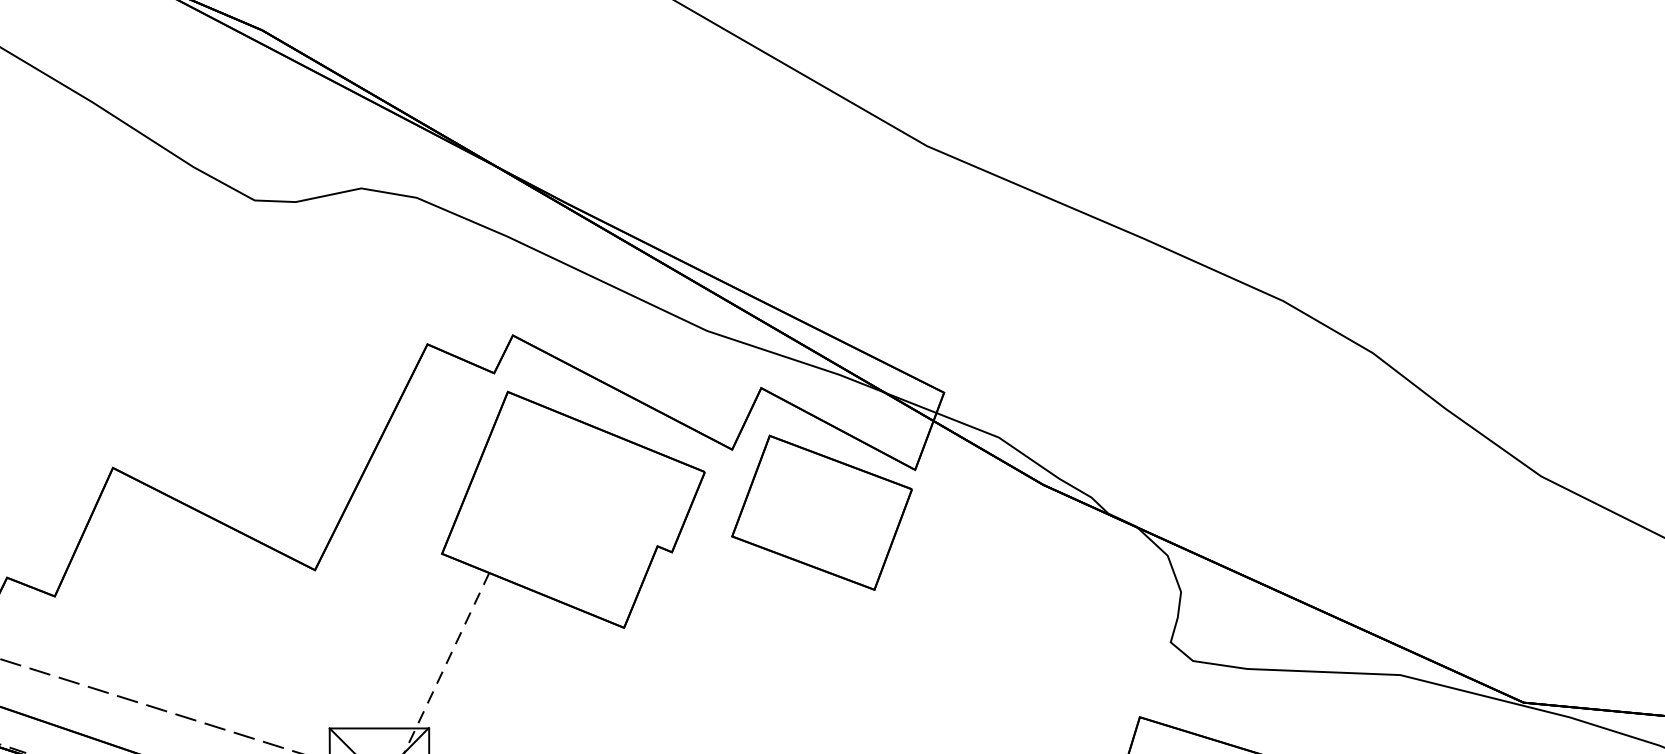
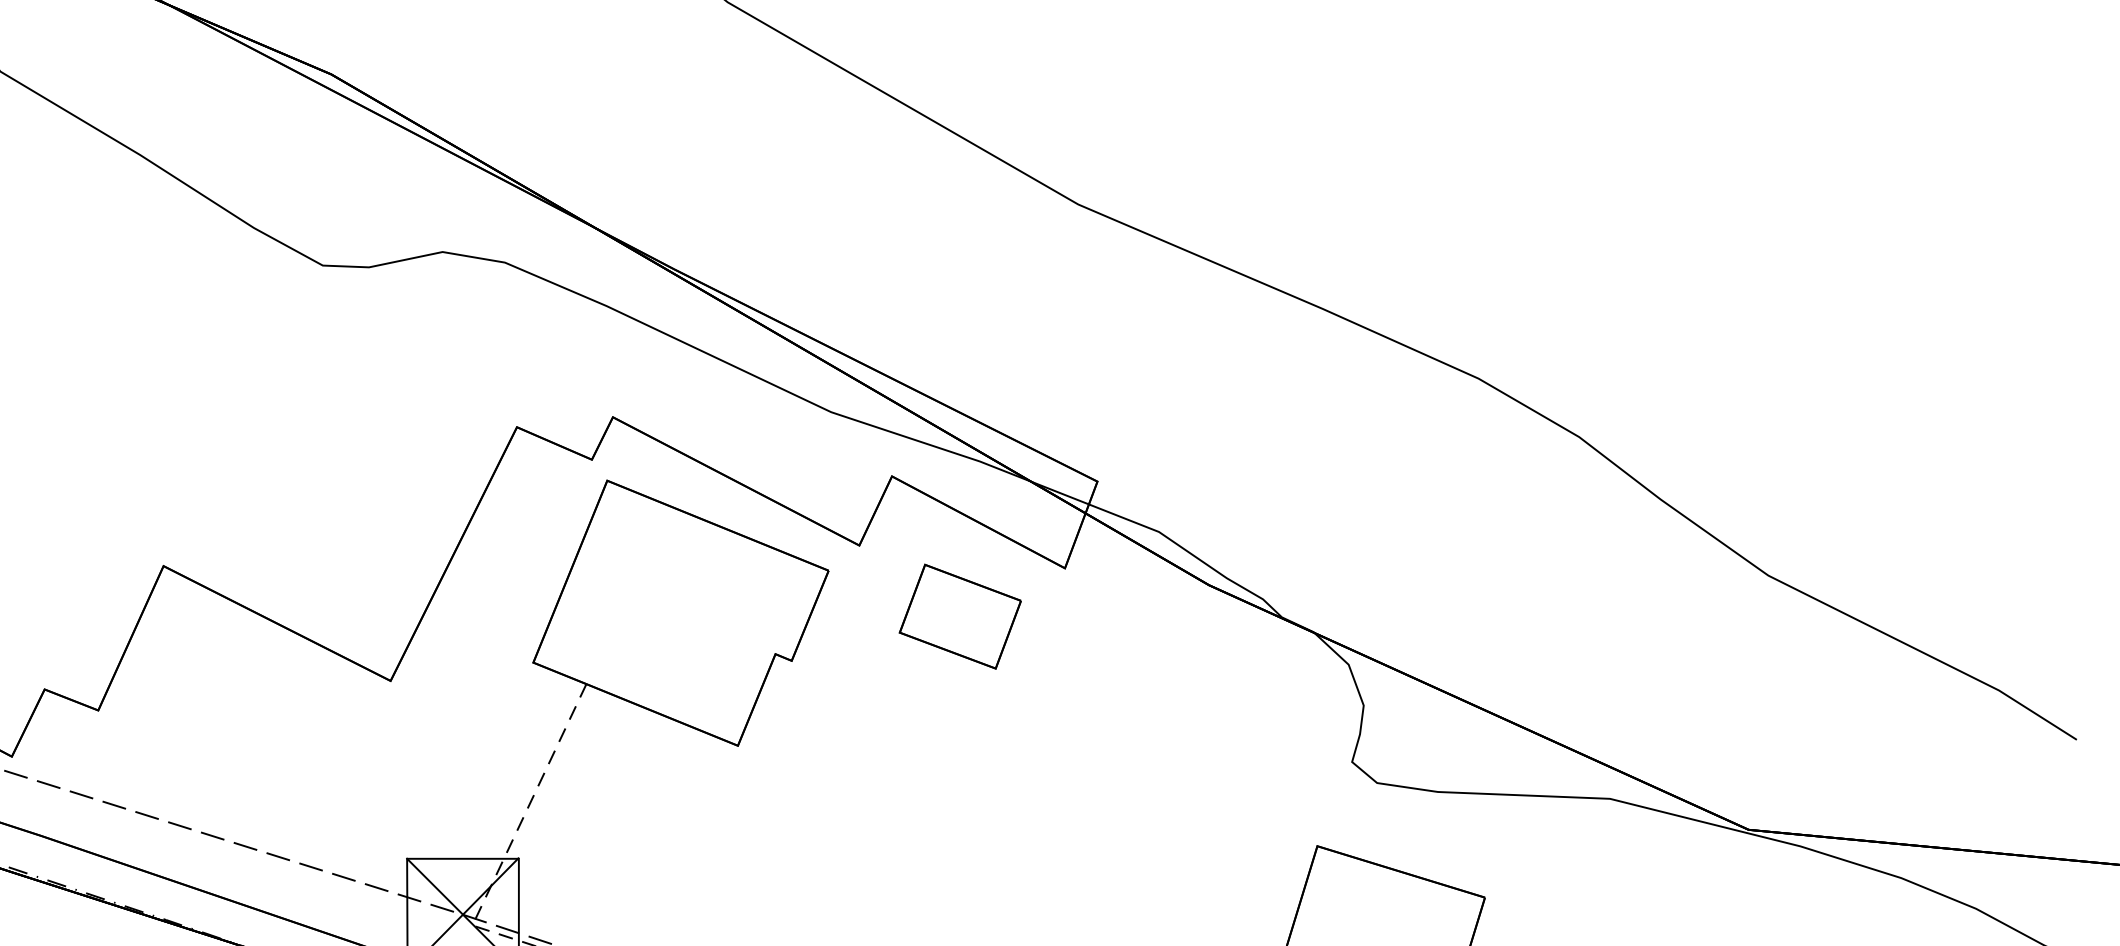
part: (822, 512) -> (960, 616), size x0.6

